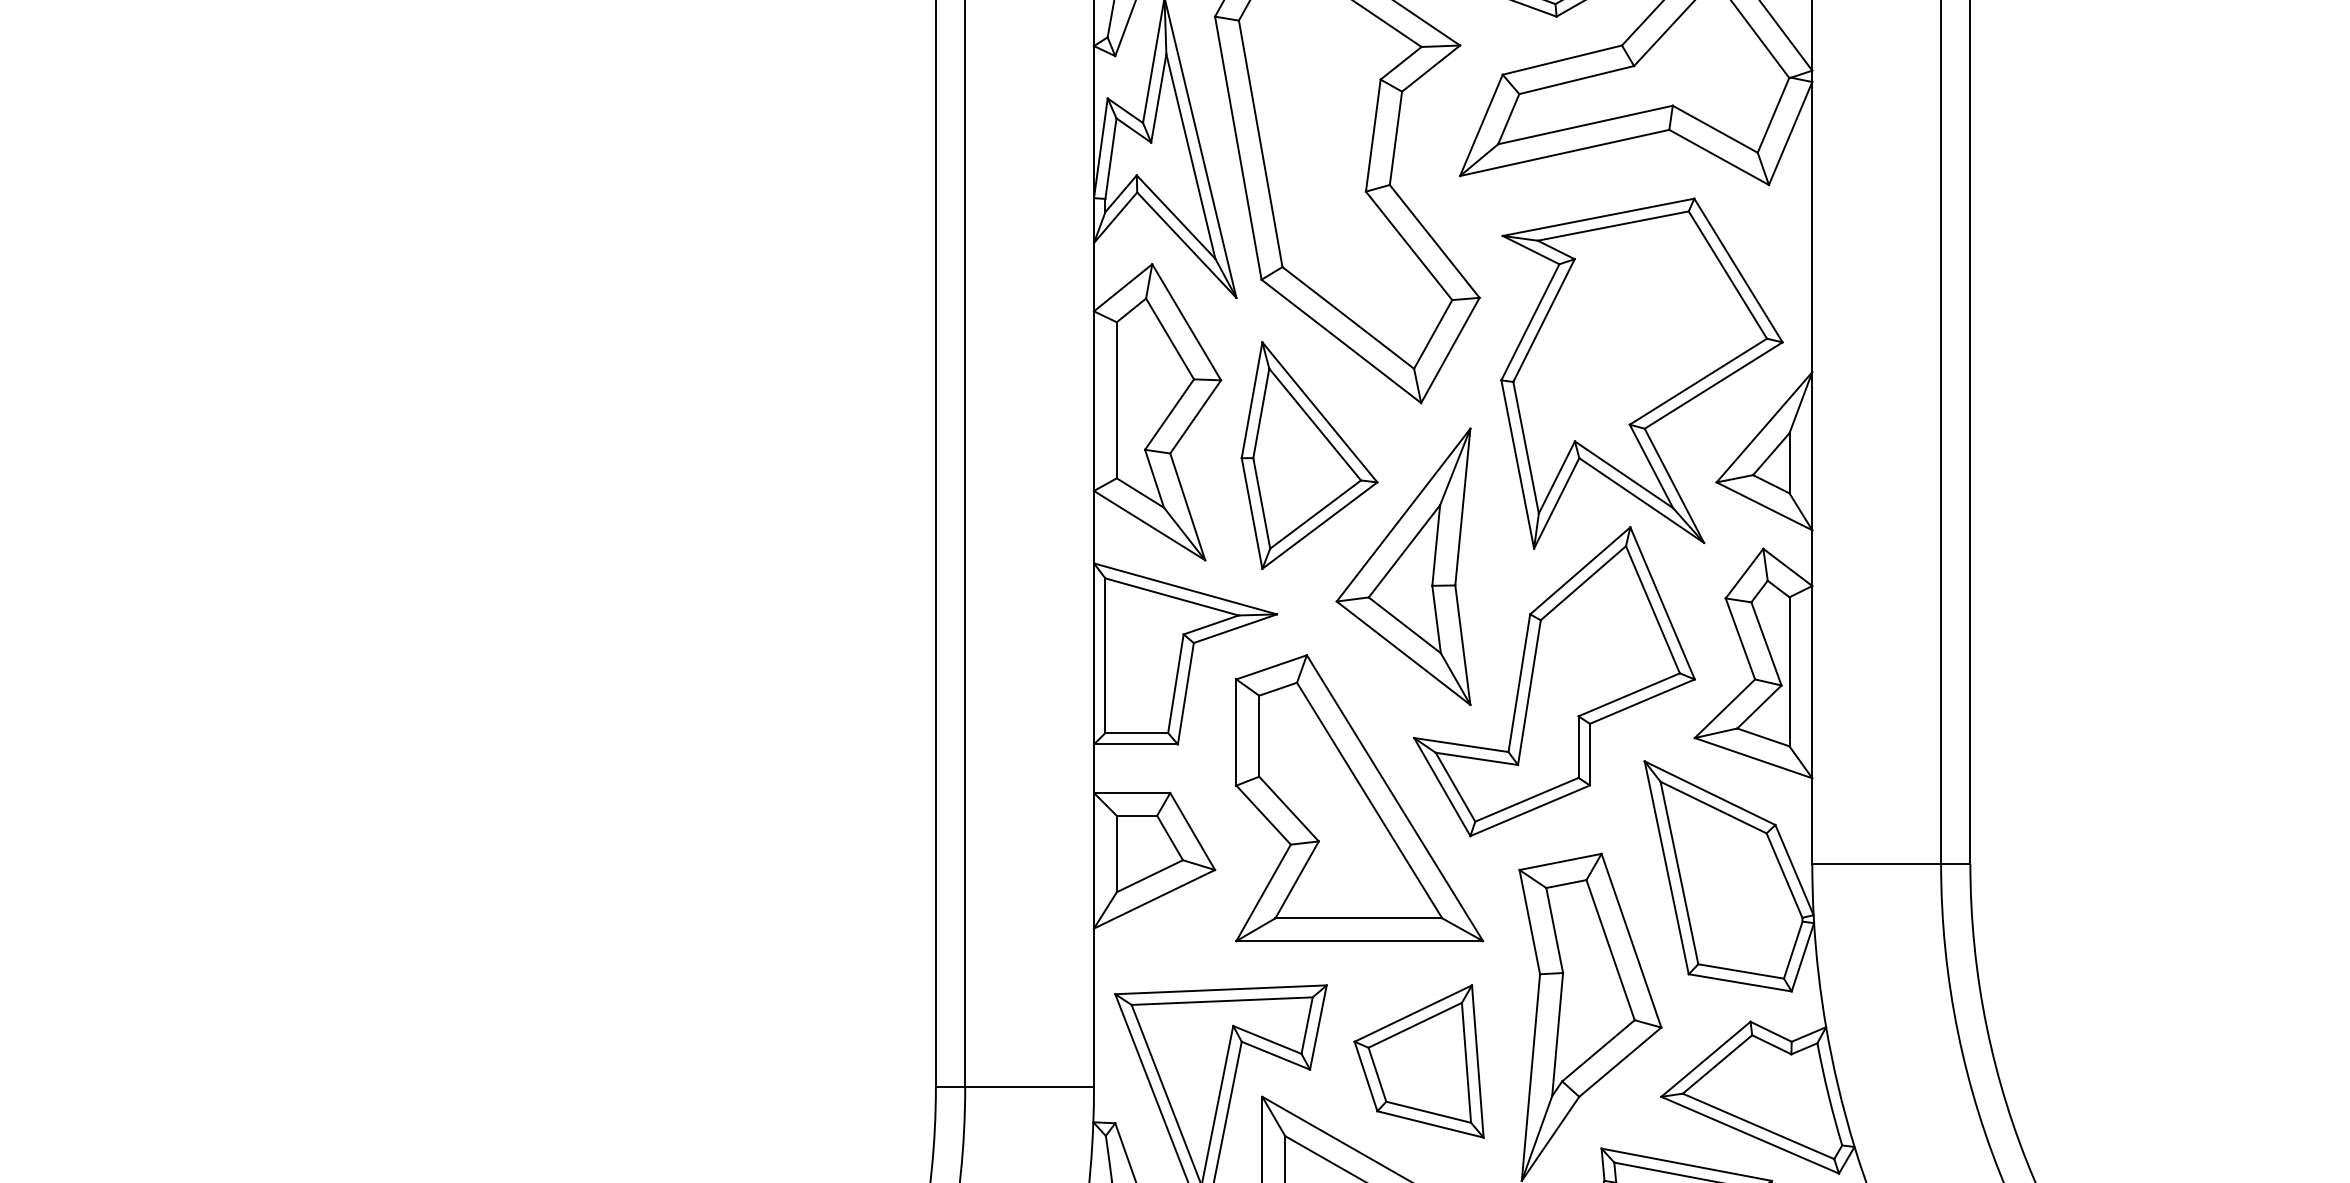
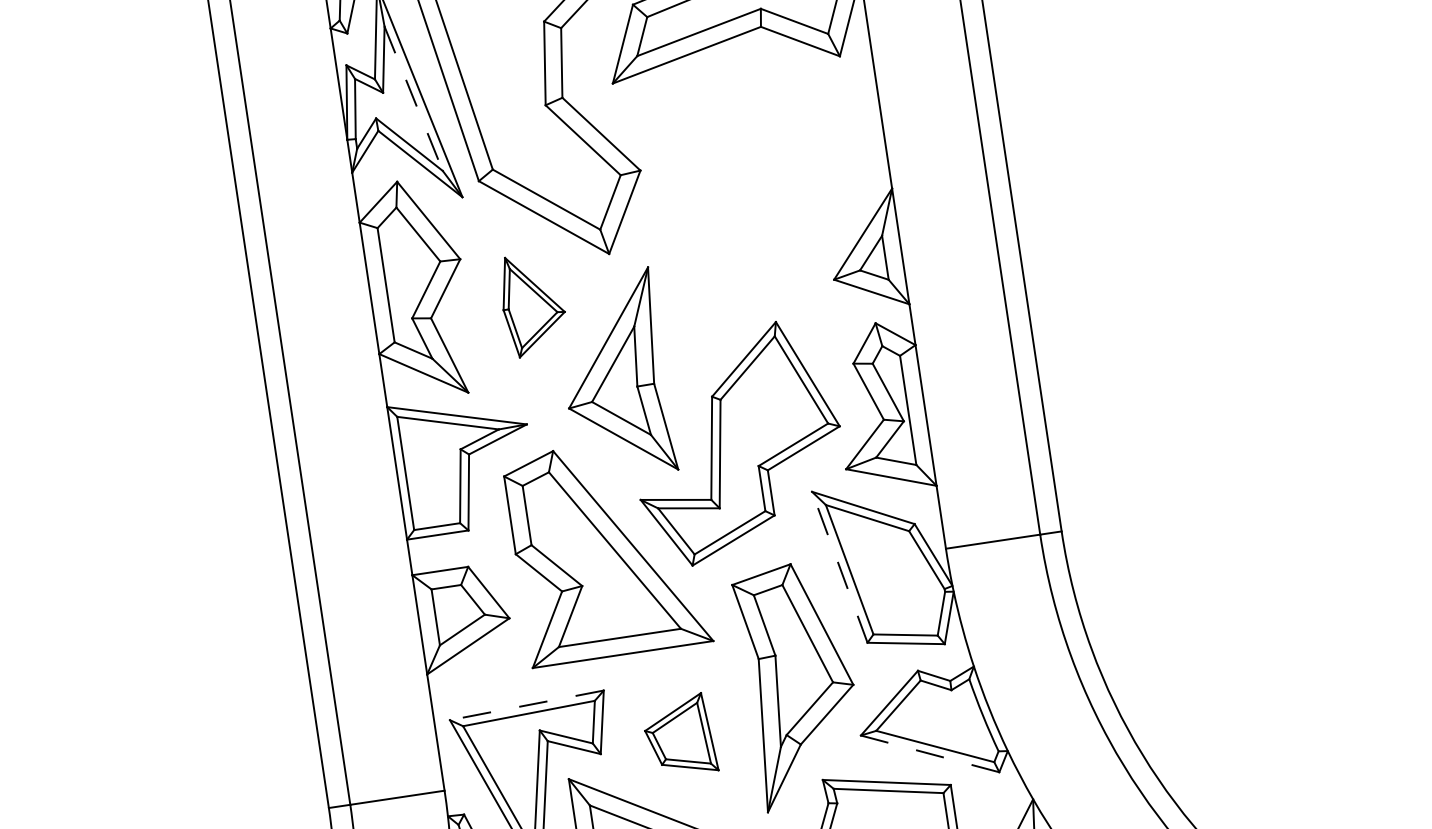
line: (1191, 157) -> (414, 99), solid -> dashed
part: (1641, 373) -> (767, 208), removed
part: (1309, 455) -> (533, 304), size x0.6
line: (1666, 867) -> (839, 567), solid -> dashed
line: (1221, 989) -> (527, 705), solid -> dashed
part: (1418, 1061) -> (679, 736), size x0.7
line: (1750, 1135) -> (930, 754), solid -> dashed

